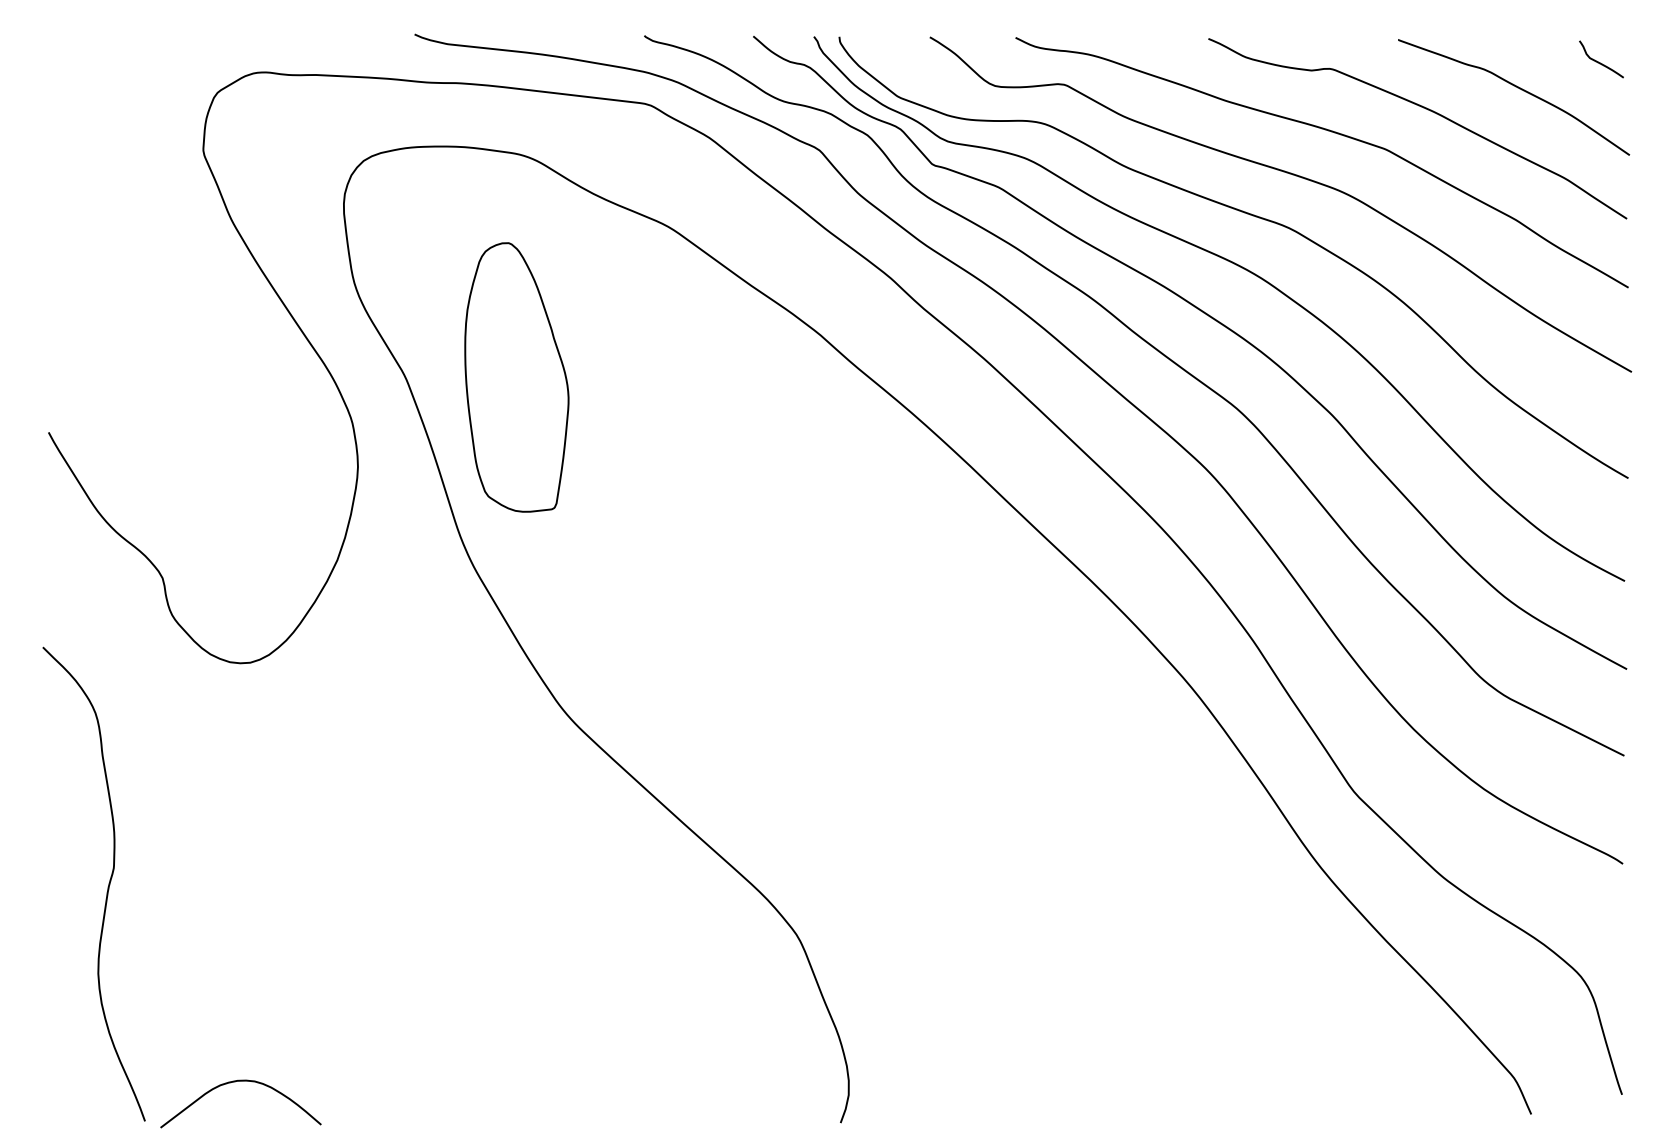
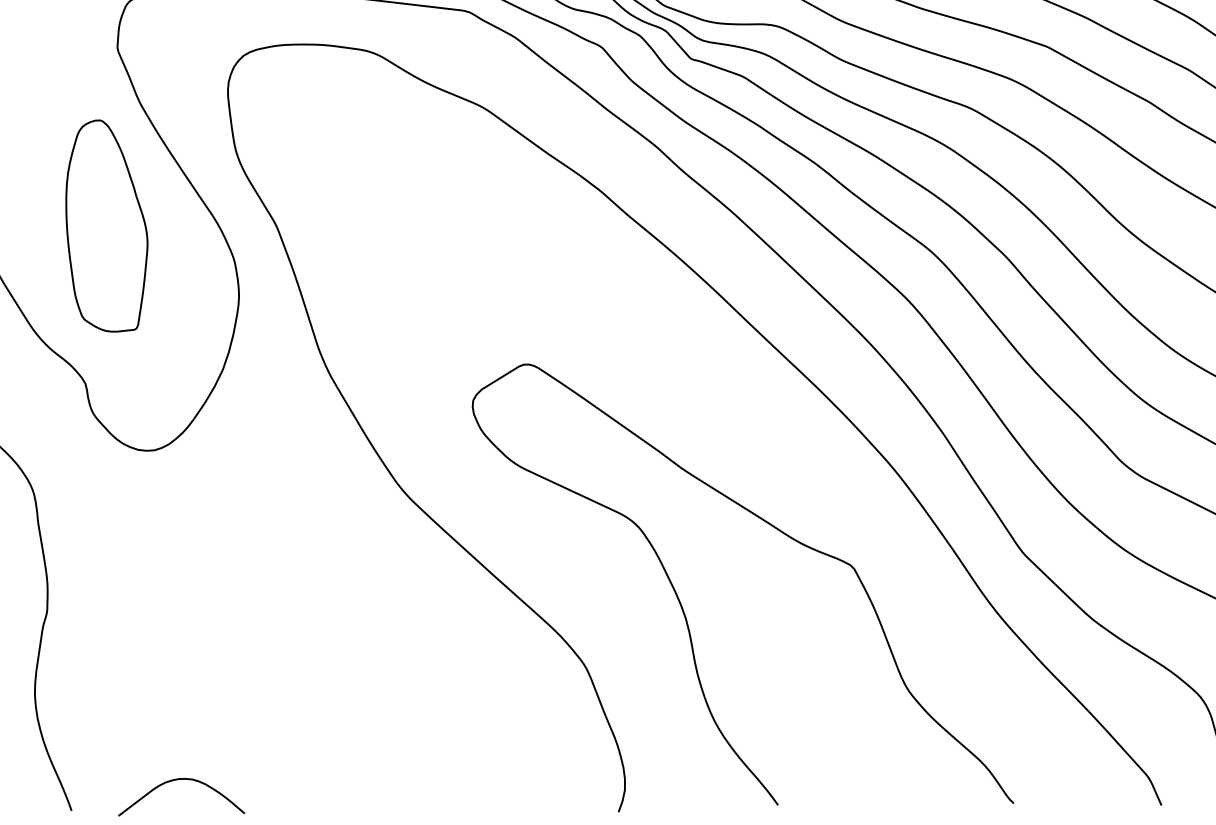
part: (516, 377) -> (106, 226), moved
curve: (922, 862) -> (682, 607), added
curve: (235, 1082) -> (177, 780), moved

